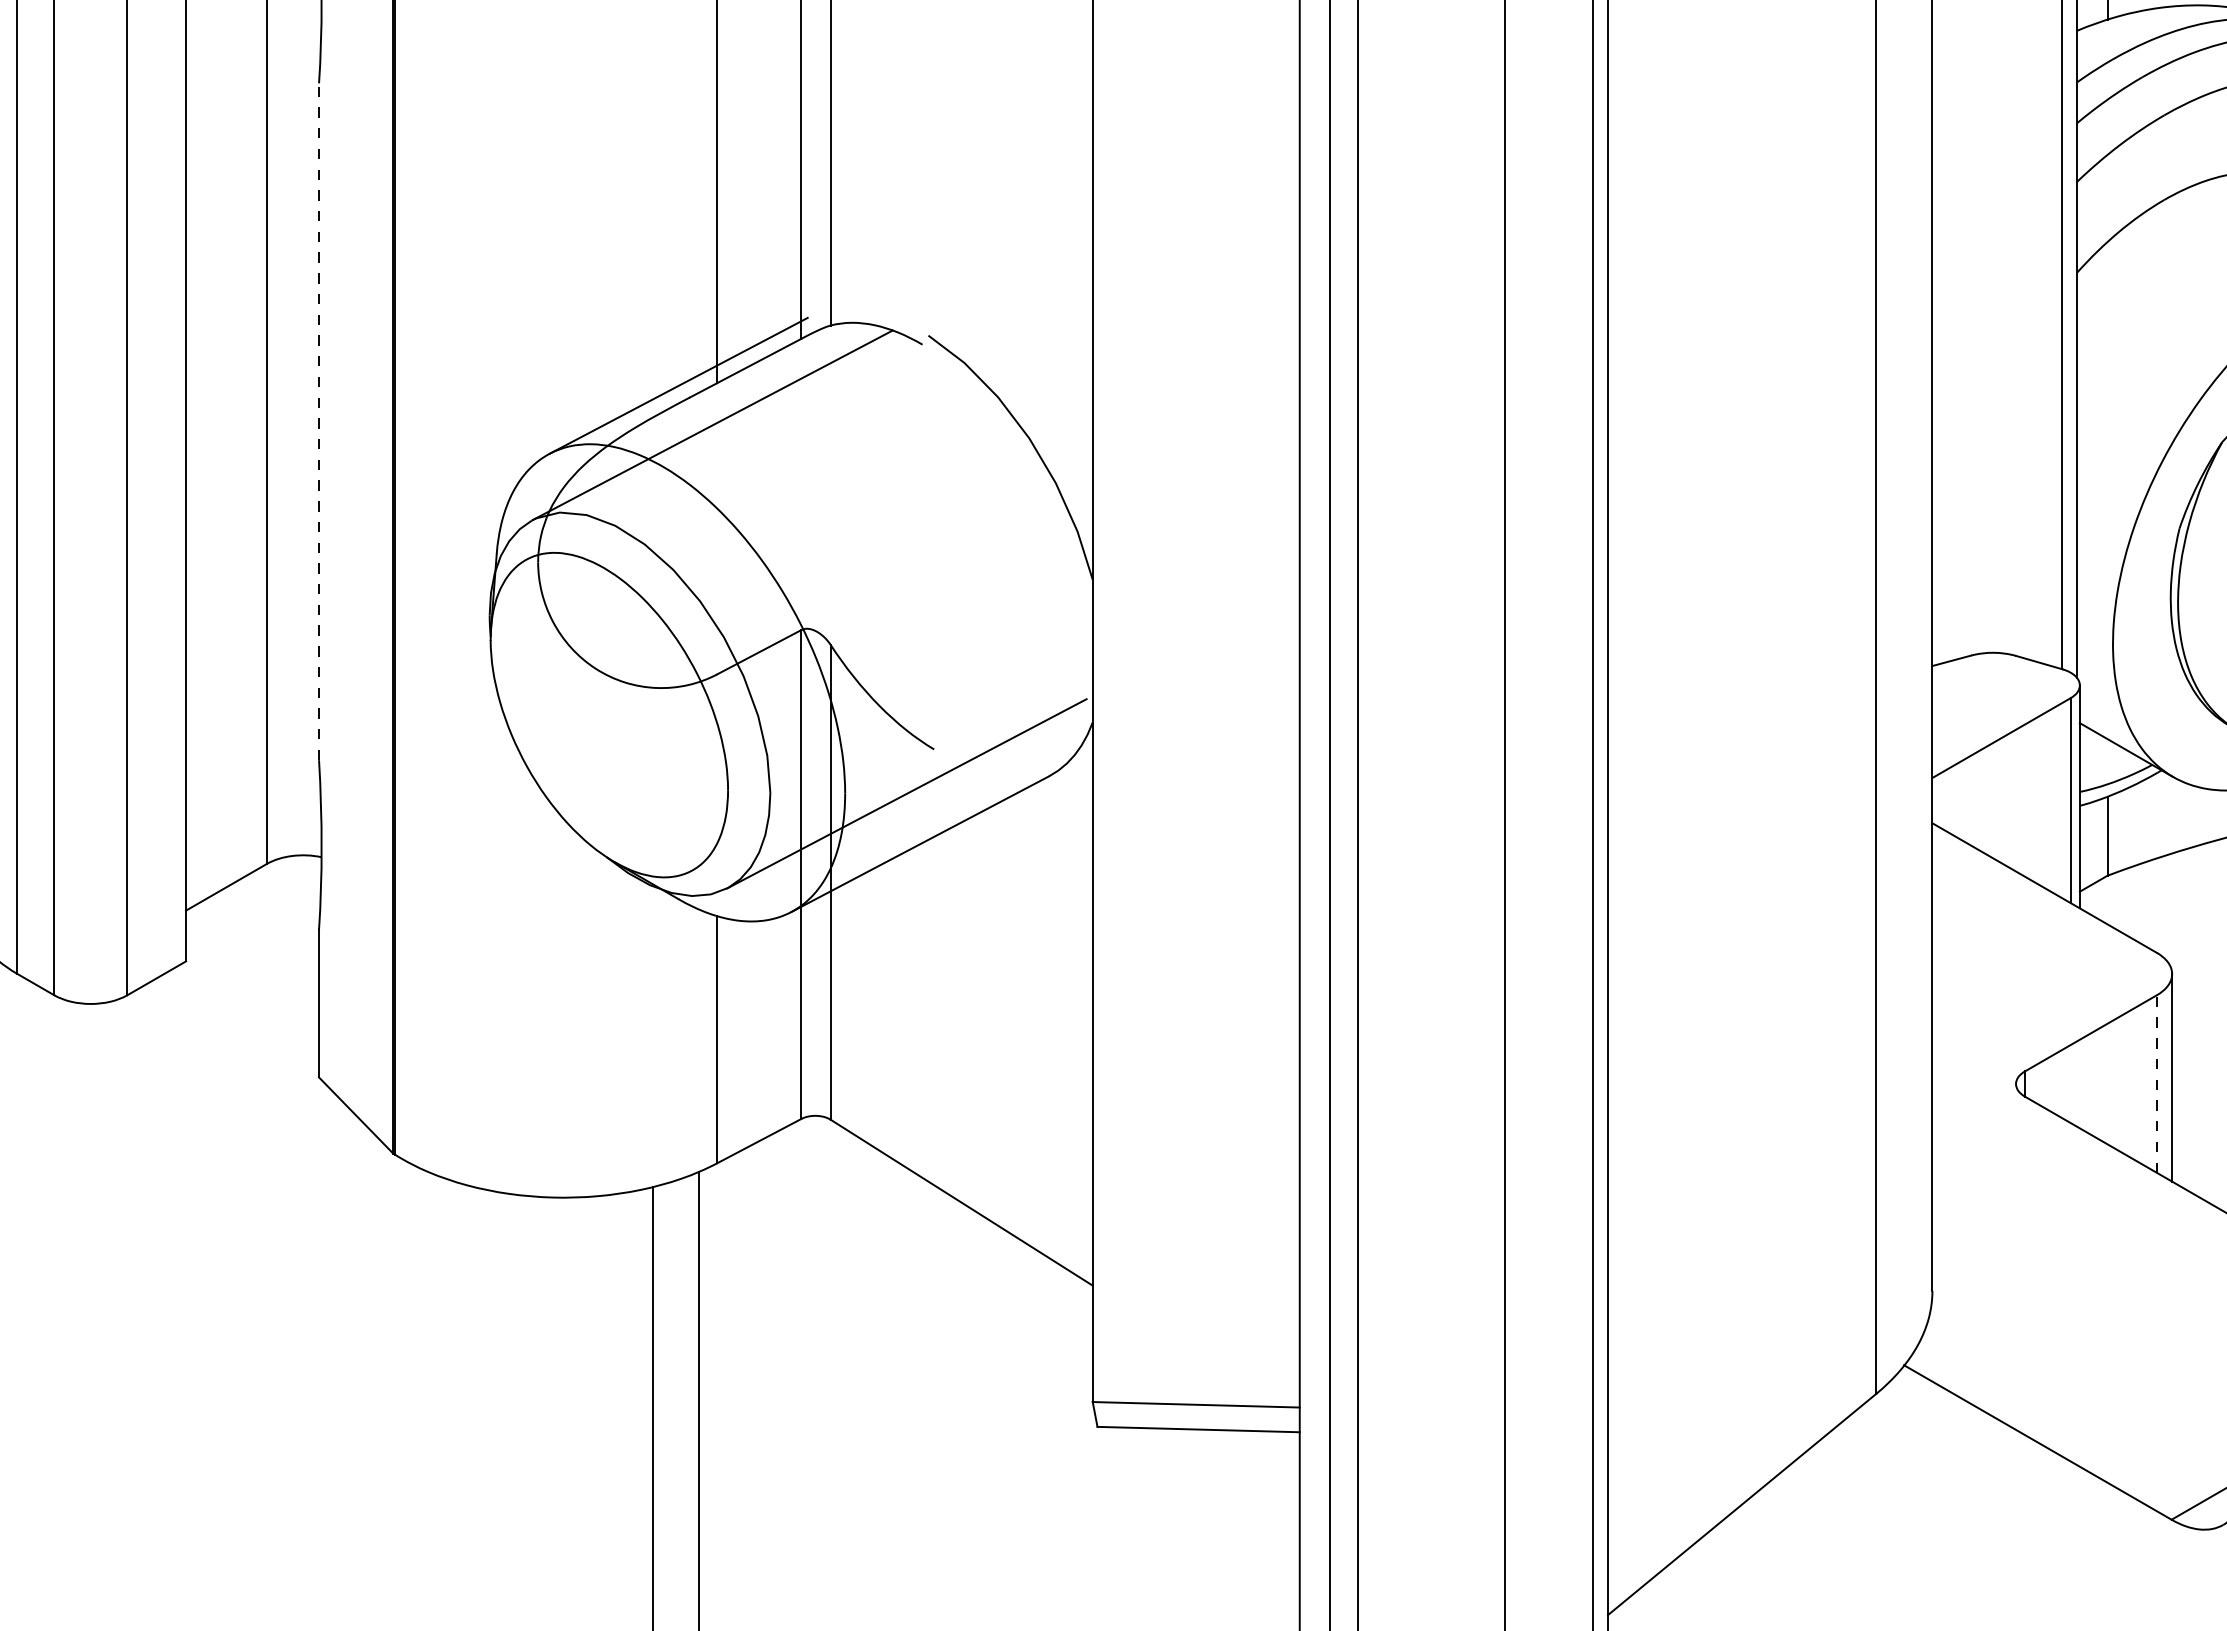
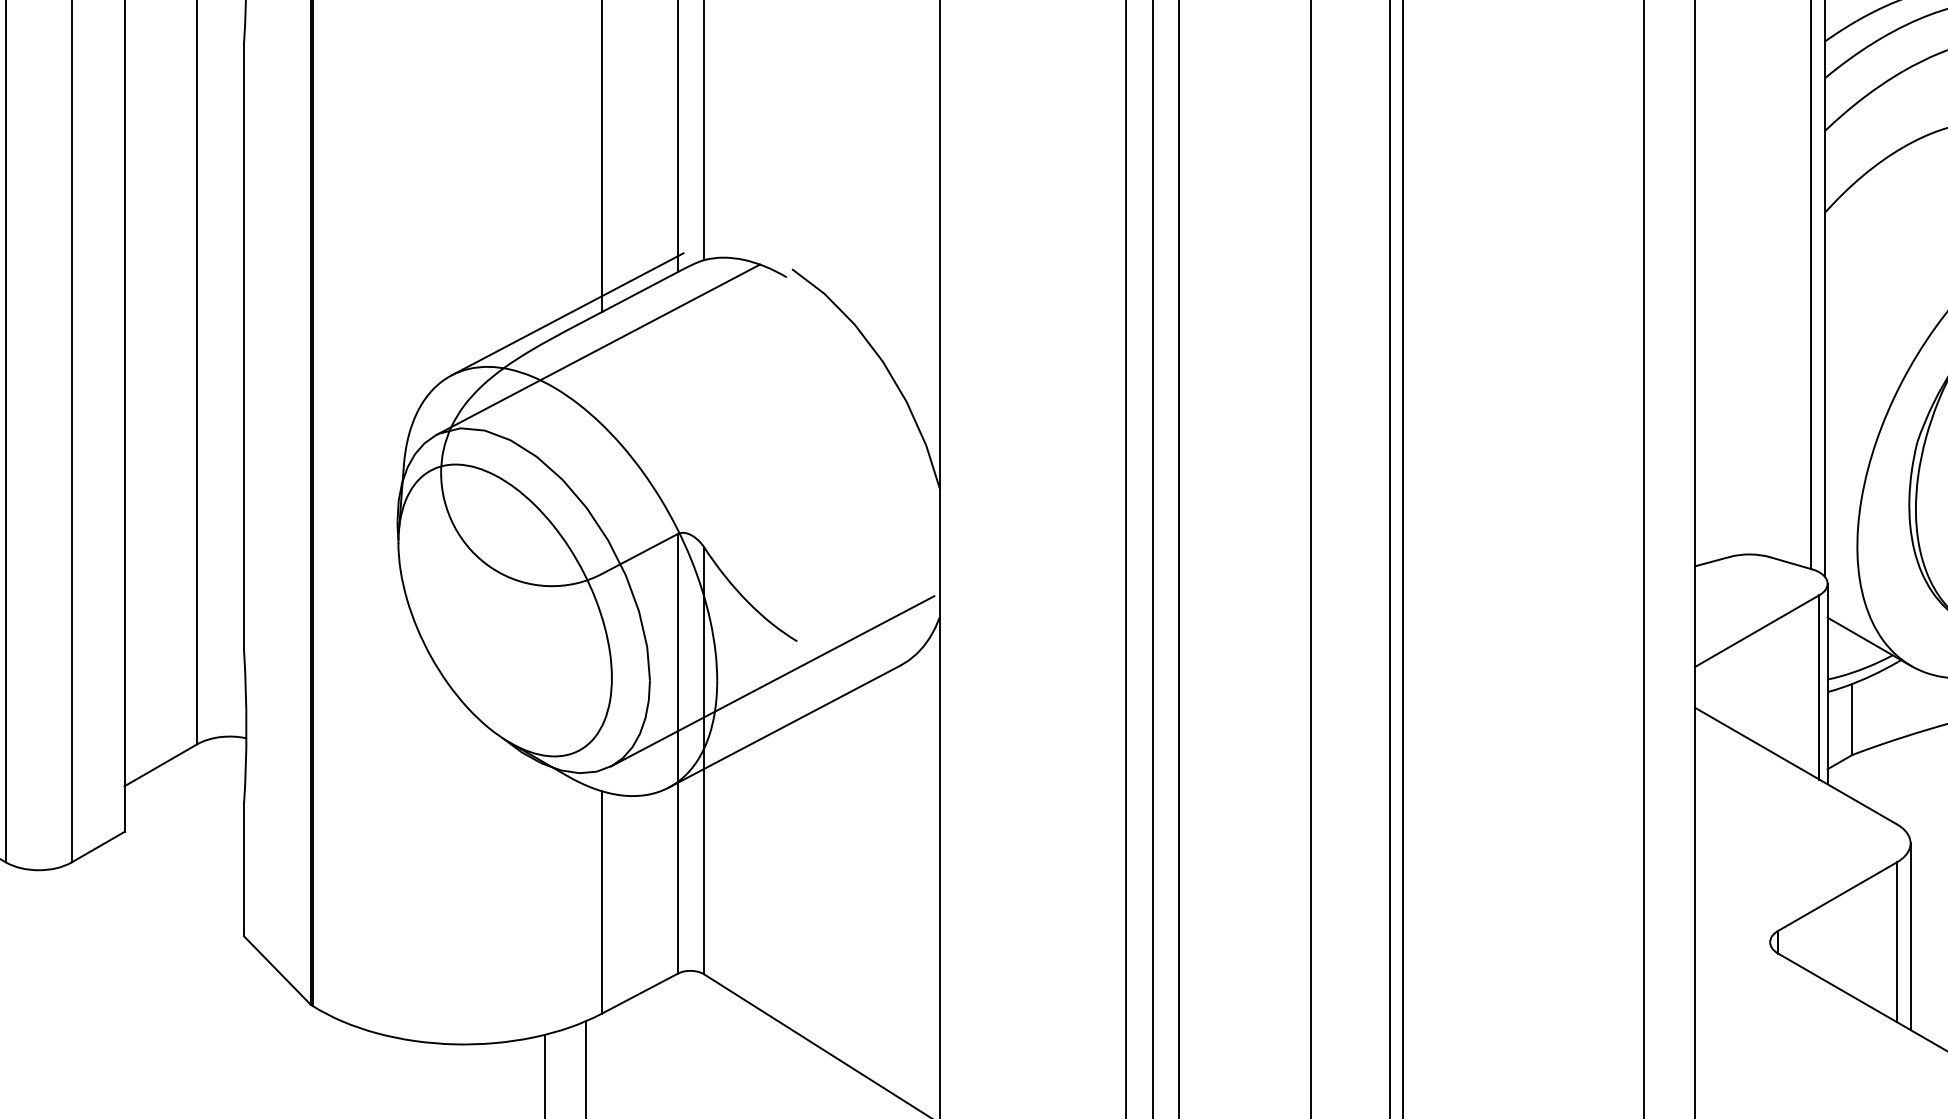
line: (319, 421) -> (244, 346), dashed -> solid
line: (2156, 1084) -> (1896, 942), dashed -> solid

